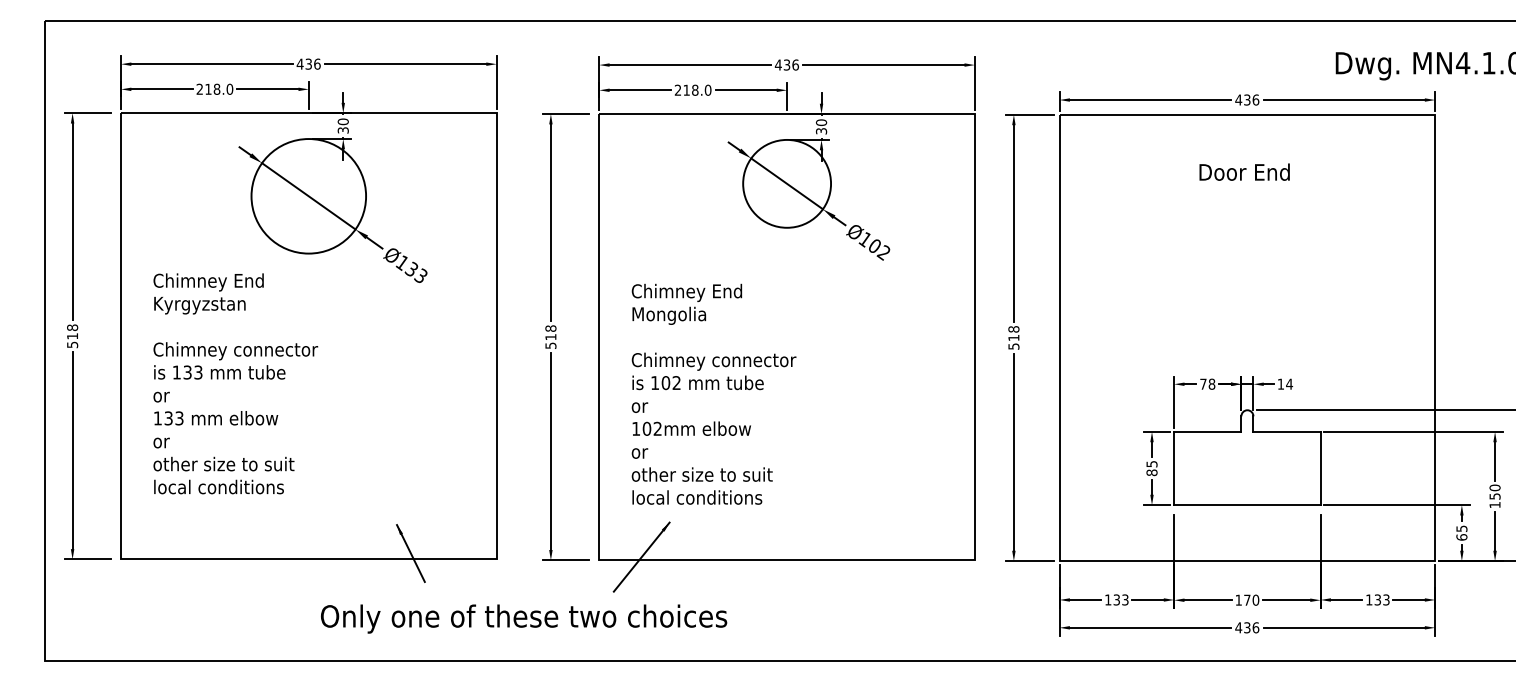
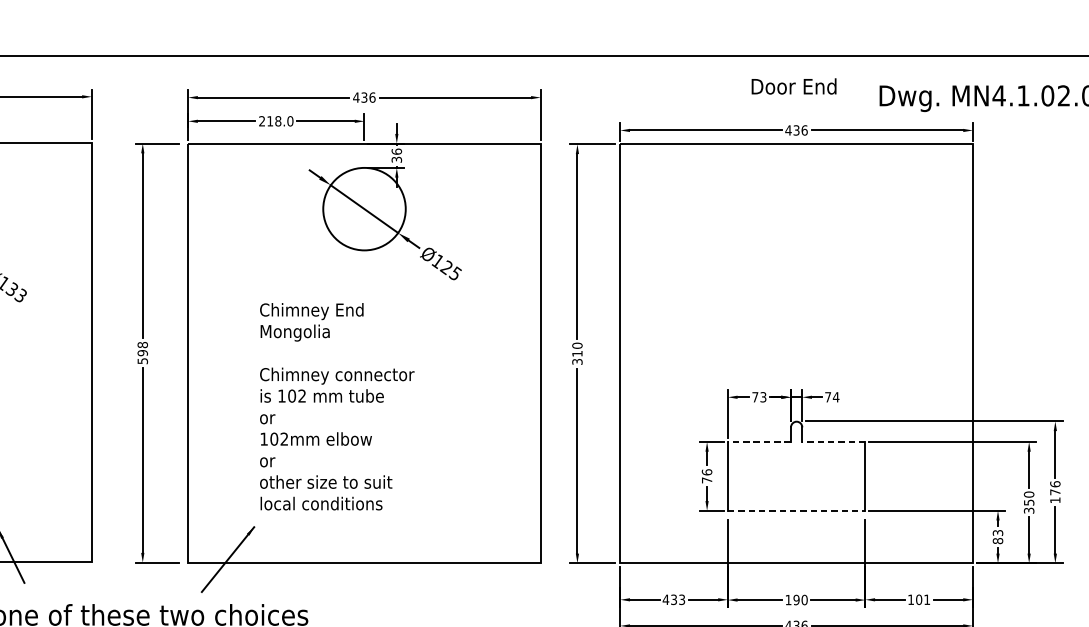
text: (821, 122) -> (396, 151), 30 -> 36
text: (1244, 171) -> (793, 85), moved
text: (878, 249) -> (450, 270), Ø102 -> Ø125
text: (550, 336) -> (142, 352), 518 -> 598
text: (1013, 337) -> (577, 353), 518 -> 310
text: (1211, 383) -> (762, 396), 78 -> 73
text: (1280, 383) -> (827, 396), 14 -> 74
text: (713, 393) -> (336, 405), moved
line: (1207, 431) -> (759, 441), solid -> dashed
line: (1287, 431) -> (834, 441), solid -> dashed
text: (1151, 468) -> (706, 476), 85 -> 76
line: (1247, 505) -> (796, 511), solid -> dashed
text: (1494, 505) -> (1028, 511), 150 -> 350
text: (1461, 532) -> (997, 536), 65 -> 83
text: (1107, 599) -> (665, 599), 133 -> 433
text: (1247, 599) -> (796, 599), 170 -> 190
text: (1381, 599) -> (922, 599), 133 -> 101

